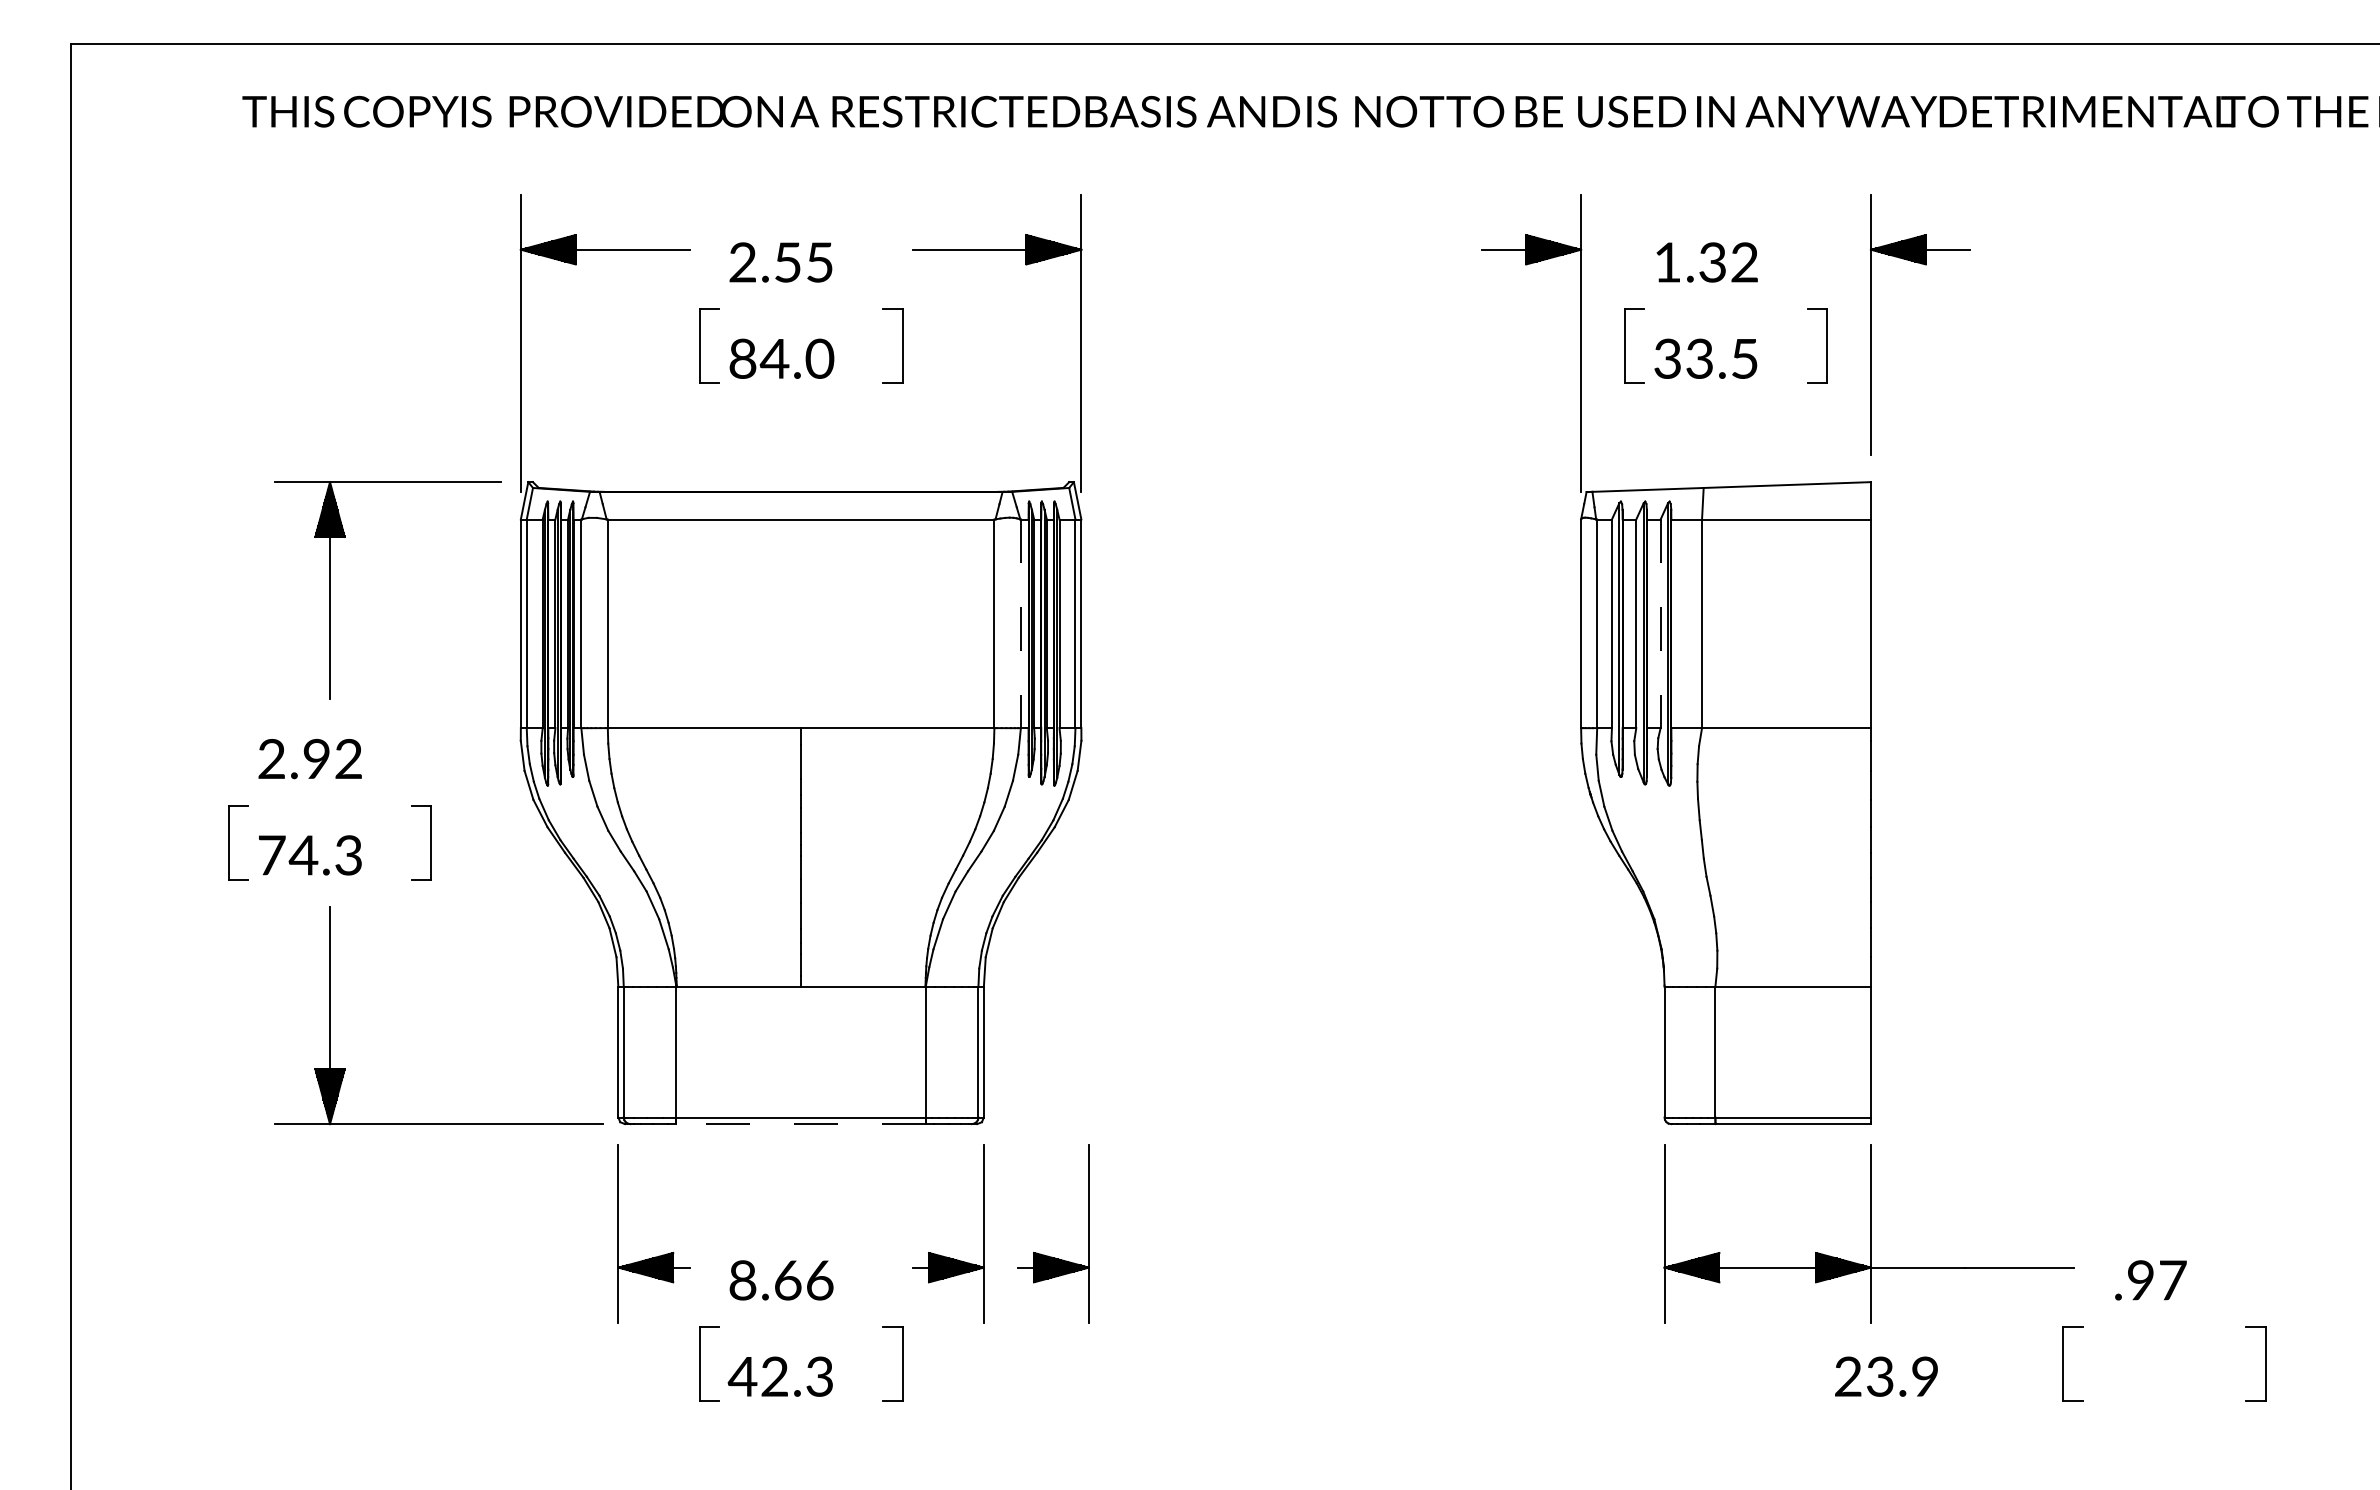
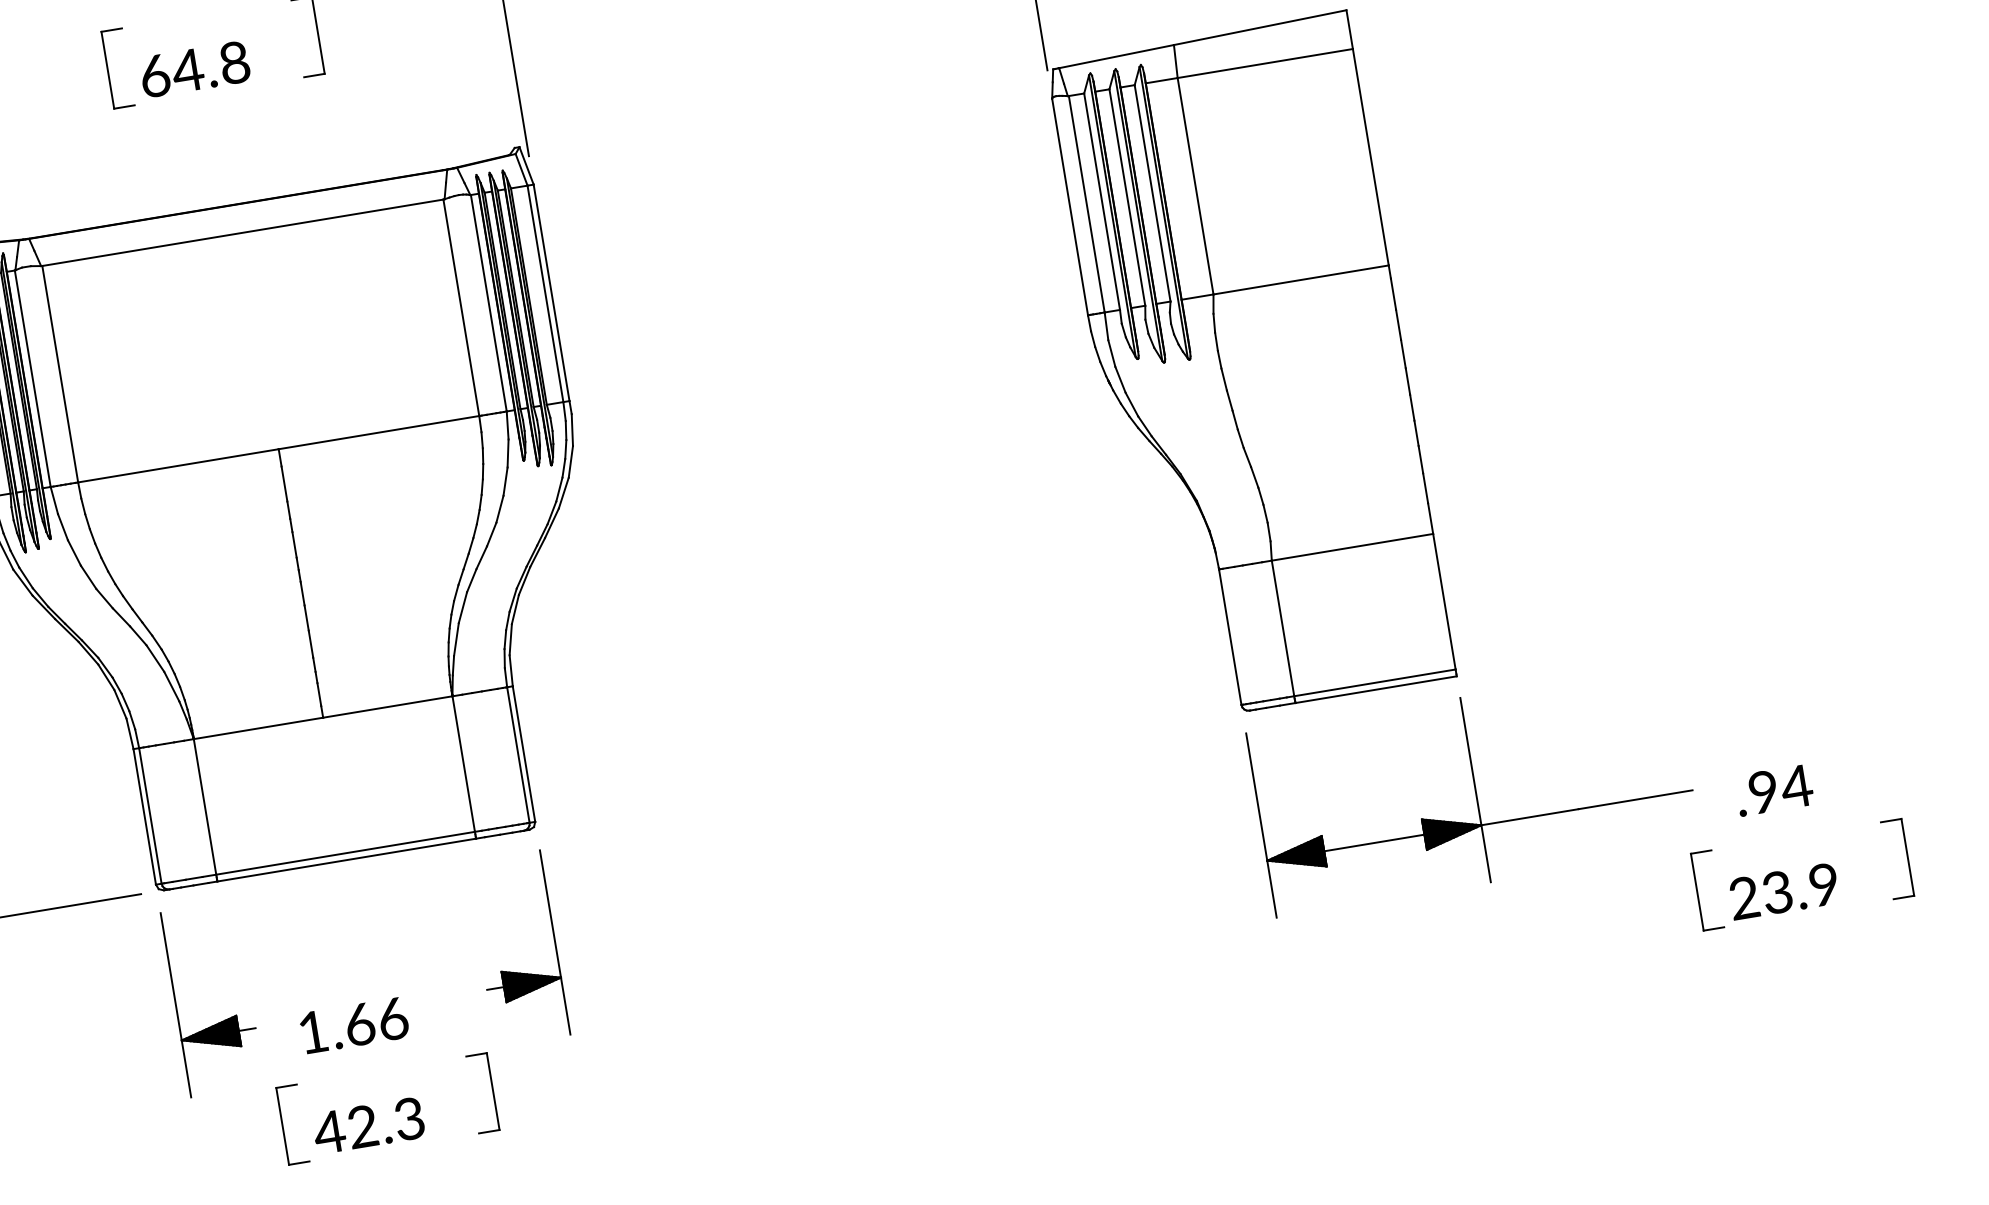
text: (781, 358) -> (194, 69), 84.0 -> 64.8
line: (1020, 624) -> (488, 304), dashed -> solid
line: (1660, 624) -> (1152, 194), dashed -> solid
line: (801, 1124) -> (347, 860), dashed -> solid
part: (1048, 1255) -> (625, 953), removed
text: (742, 1280) -> (312, 1032), 8.66 -> 1.66
text: (2172, 1280) -> (1796, 786), .97 -> .94
text: (1886, 1376) -> (1783, 891), moved

